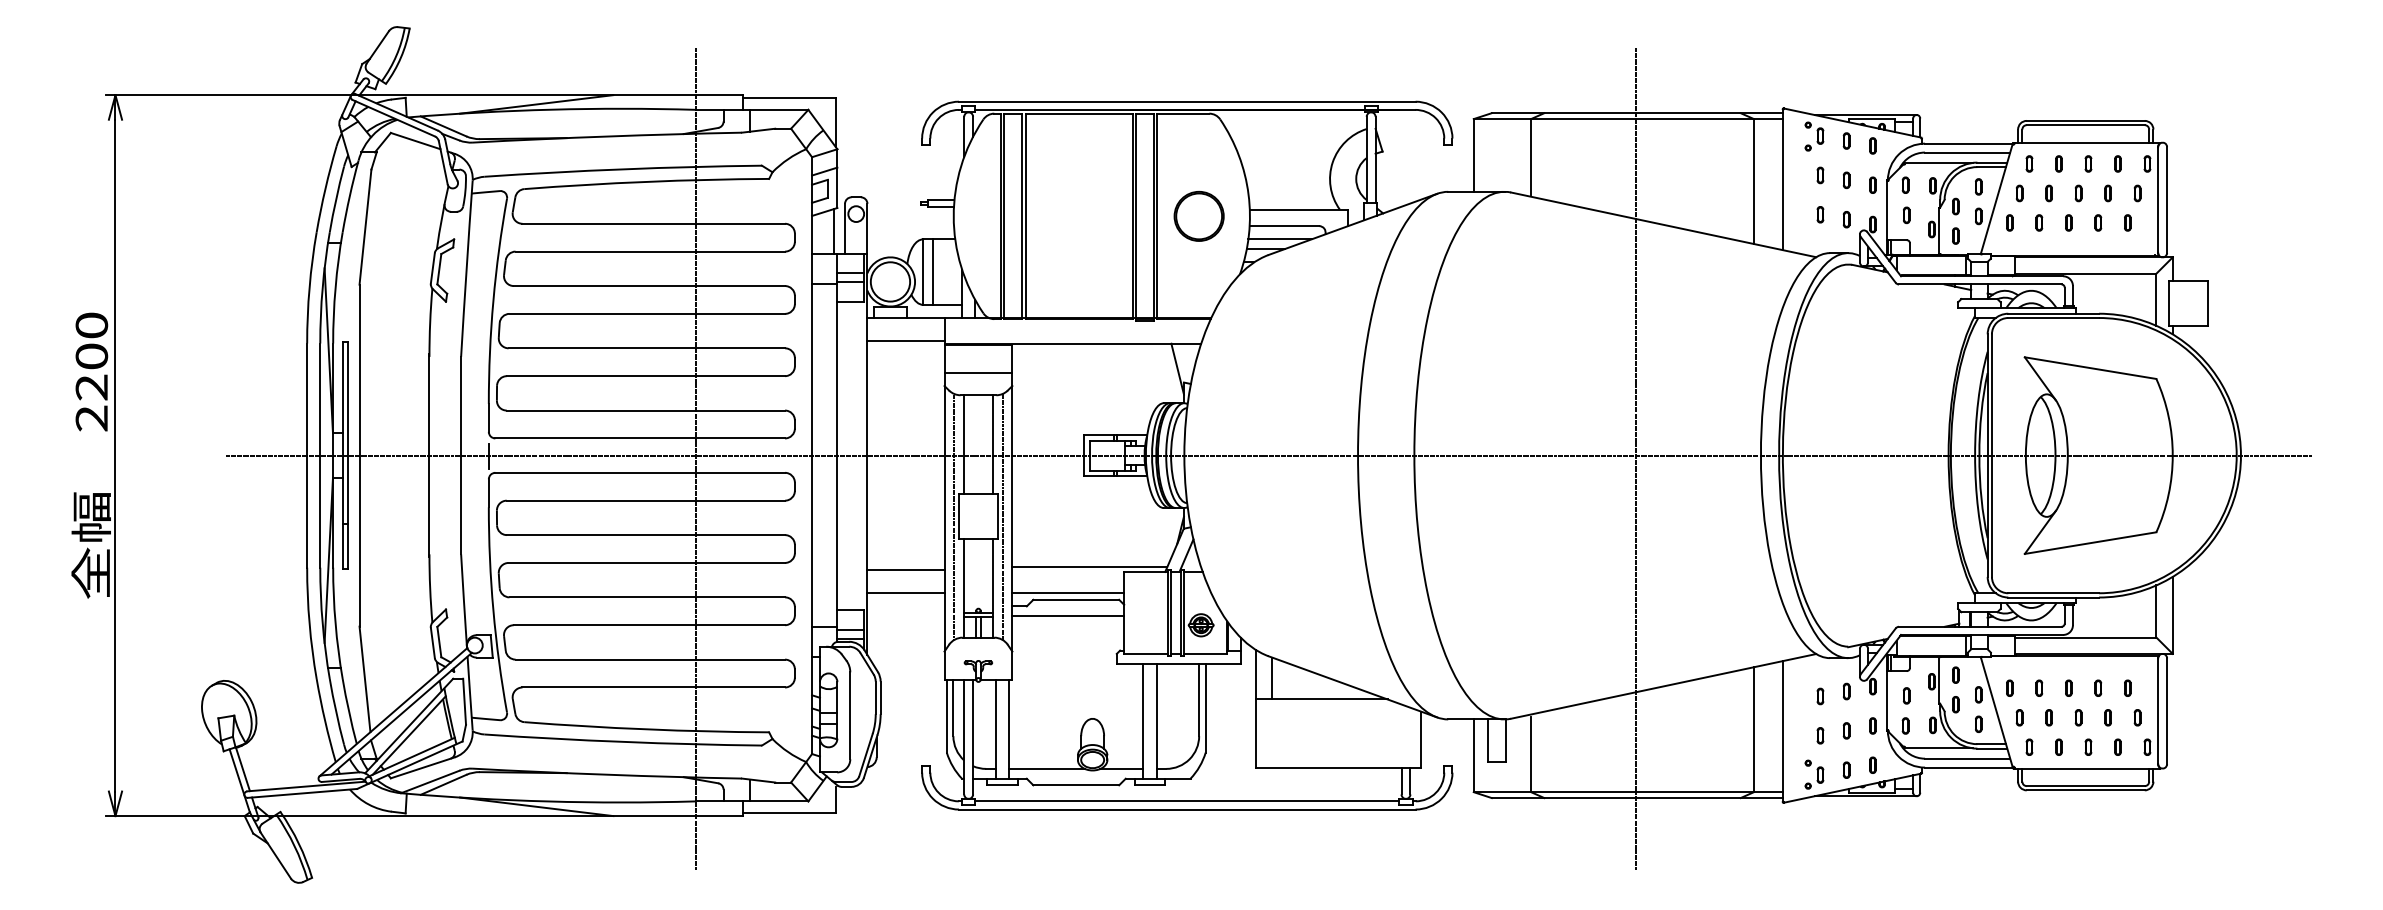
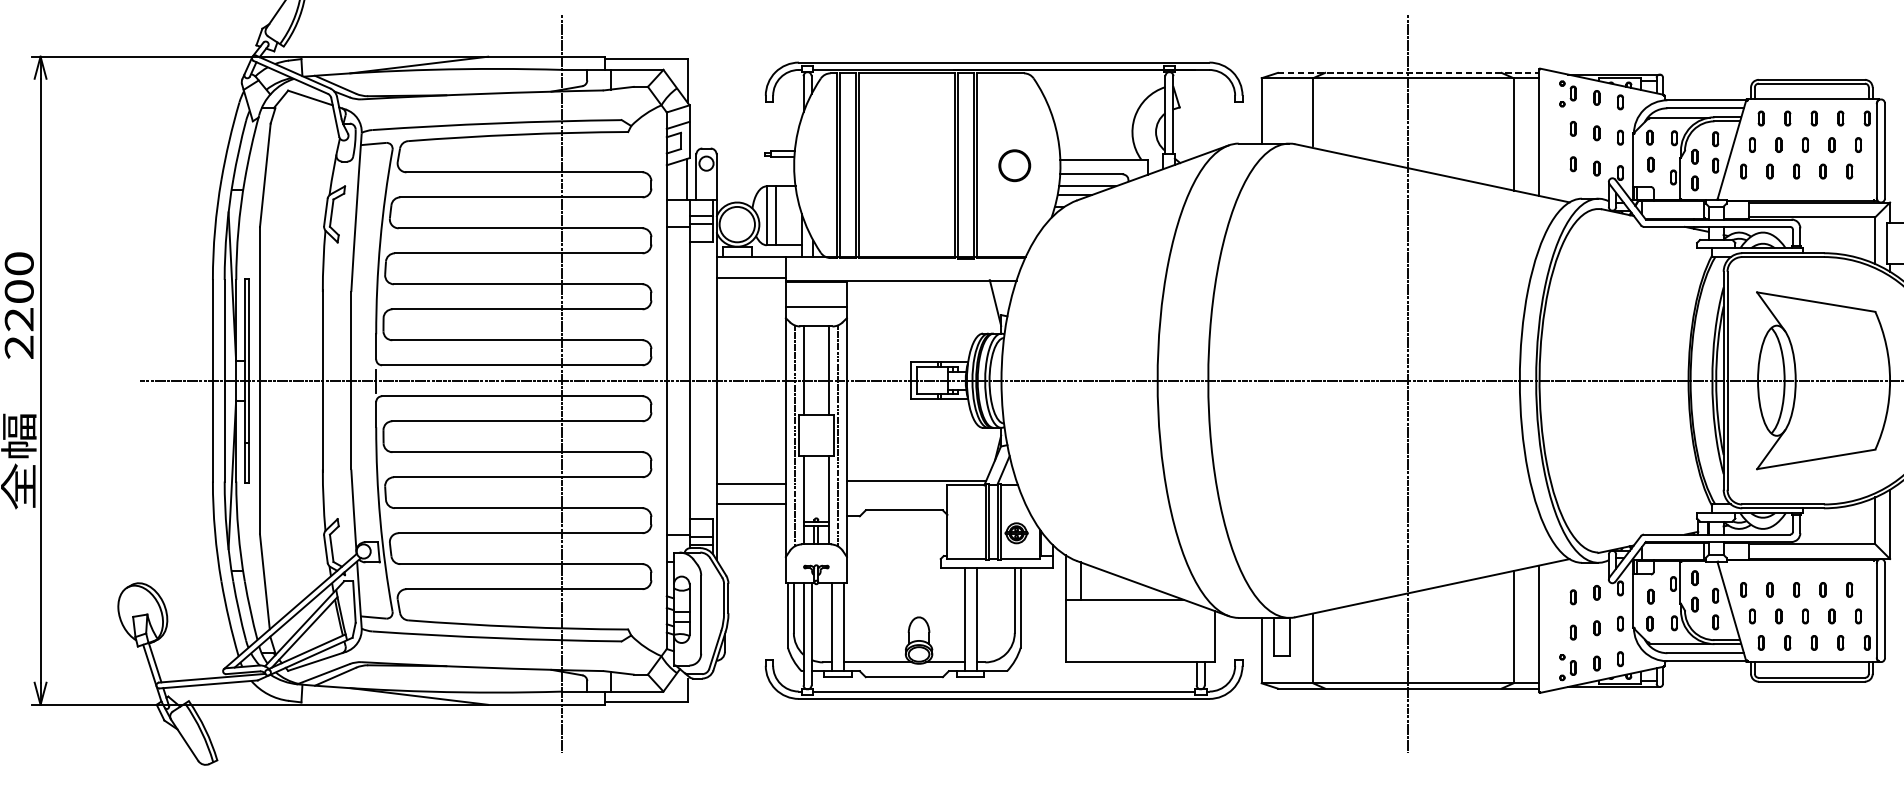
line: (1637, 113) -> (1408, 73), solid -> dashed
part: (1198, 216) -> (1014, 165), size x0.7
line: (1068, 593) -> (897, 504), removed
line: (1068, 616) -> (897, 525), removed

